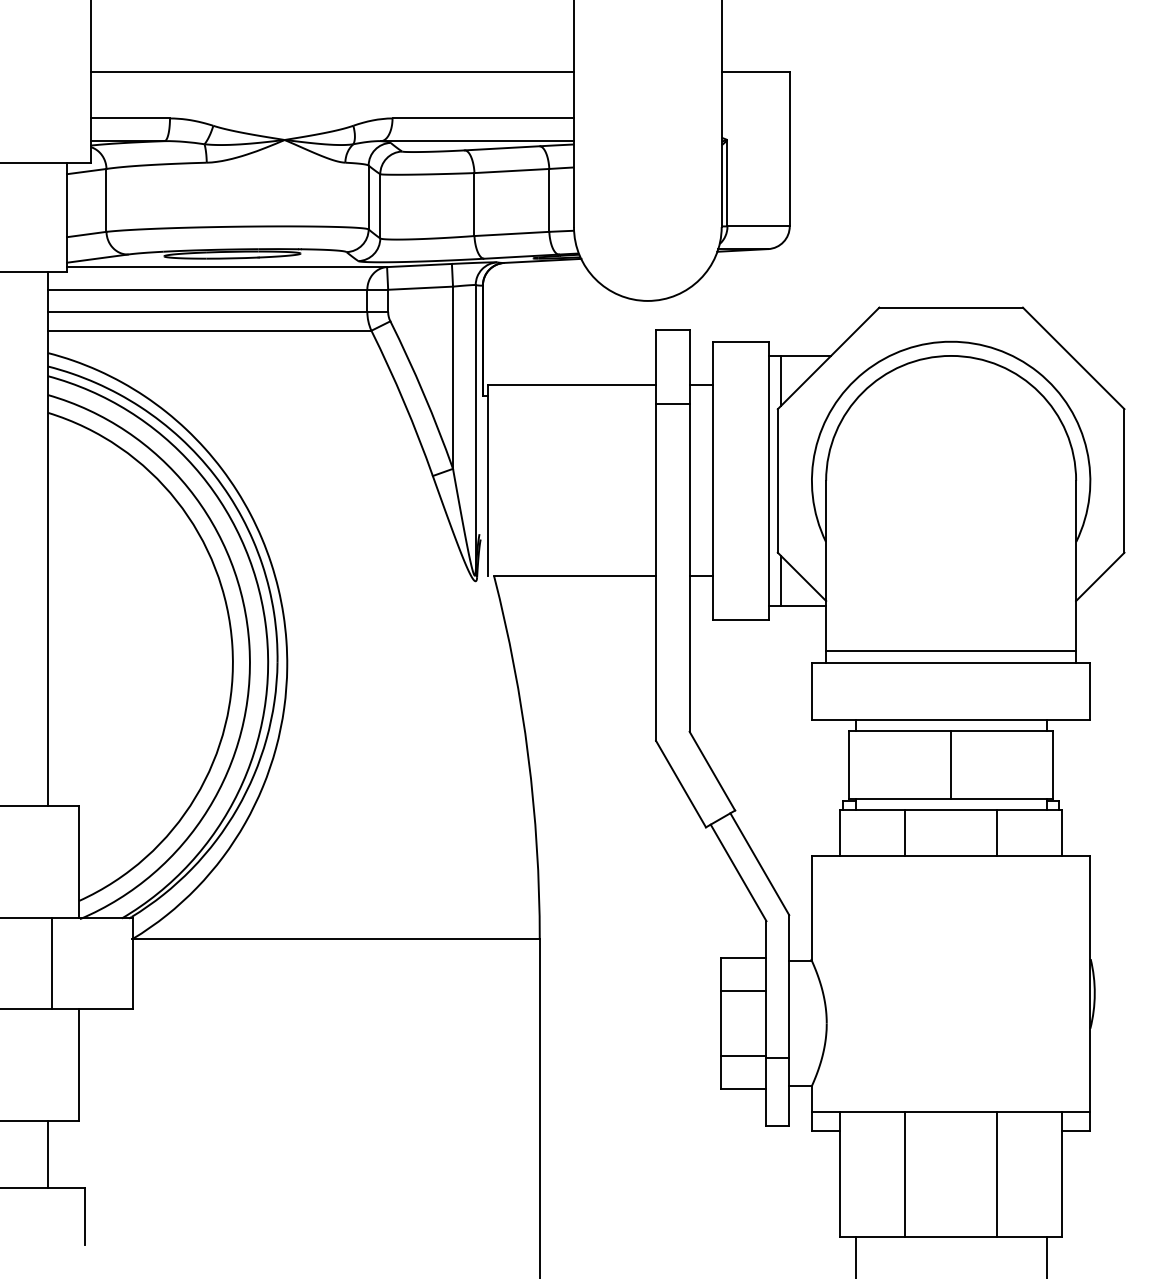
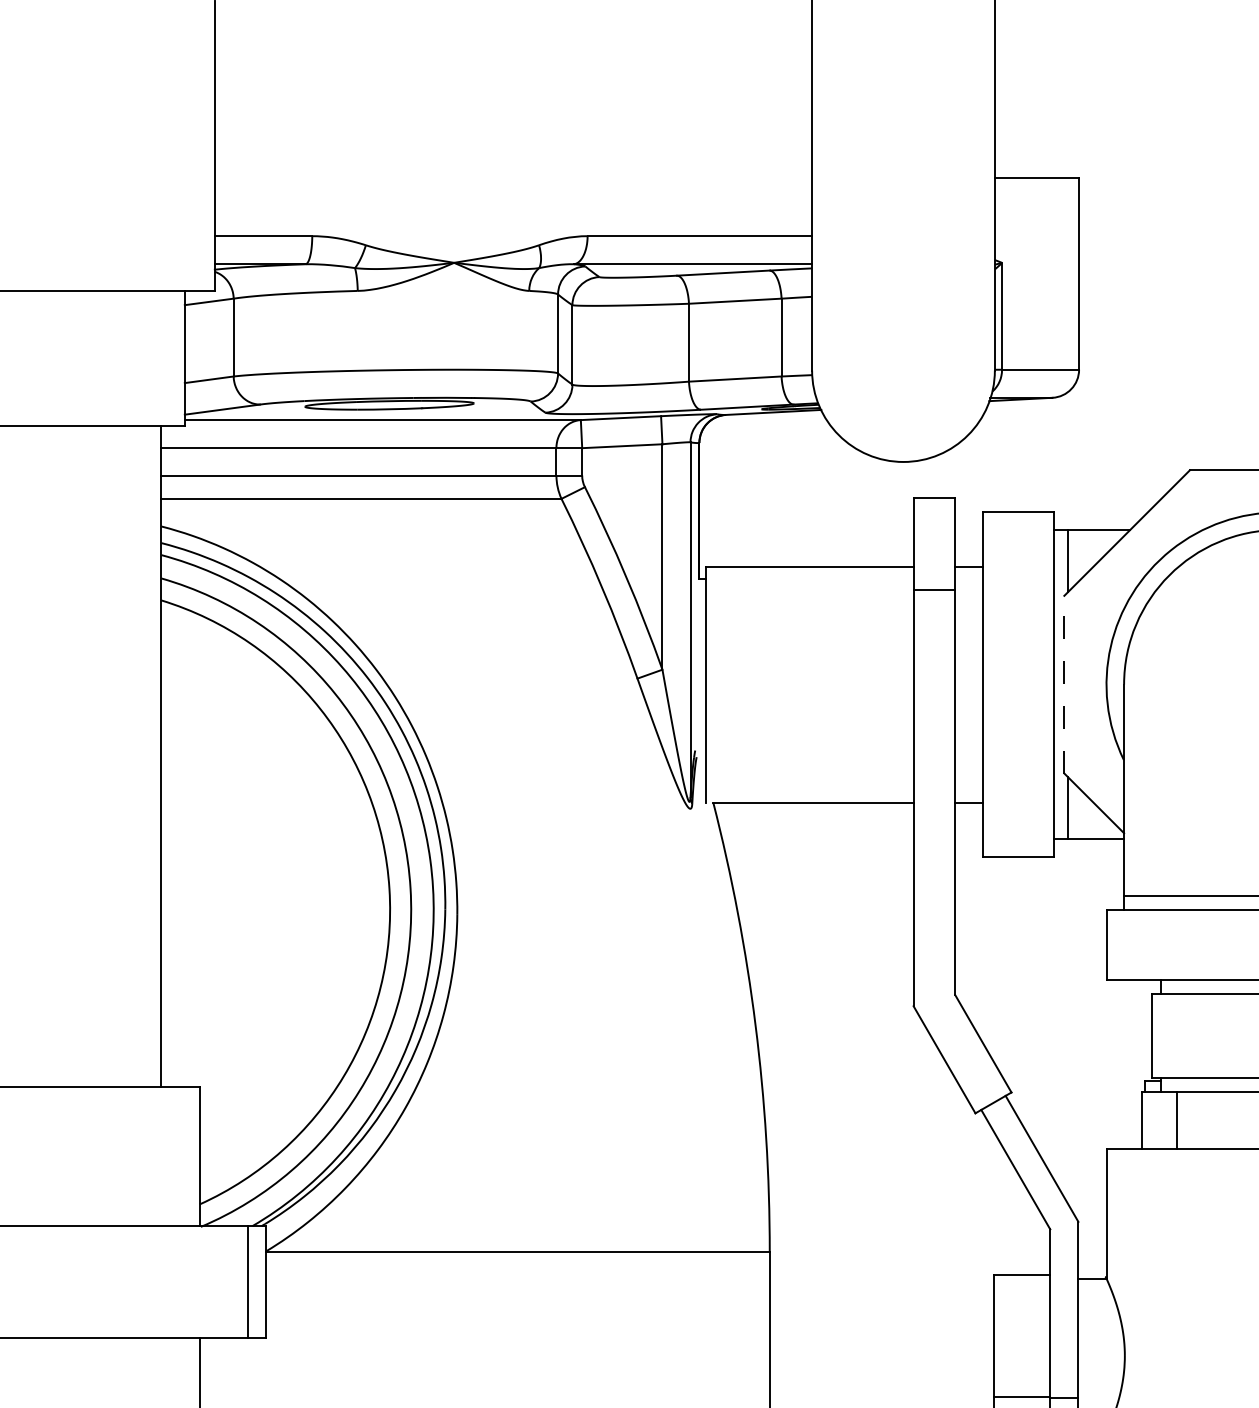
line: (332, 71) -> (513, 178), removed
line: (777, 480) -> (1063, 684), solid -> dashed
line: (905, 832) -> (1177, 1119), moved
line: (52, 963) -> (248, 1281), moved
line: (743, 990) -> (1021, 1315), removed

